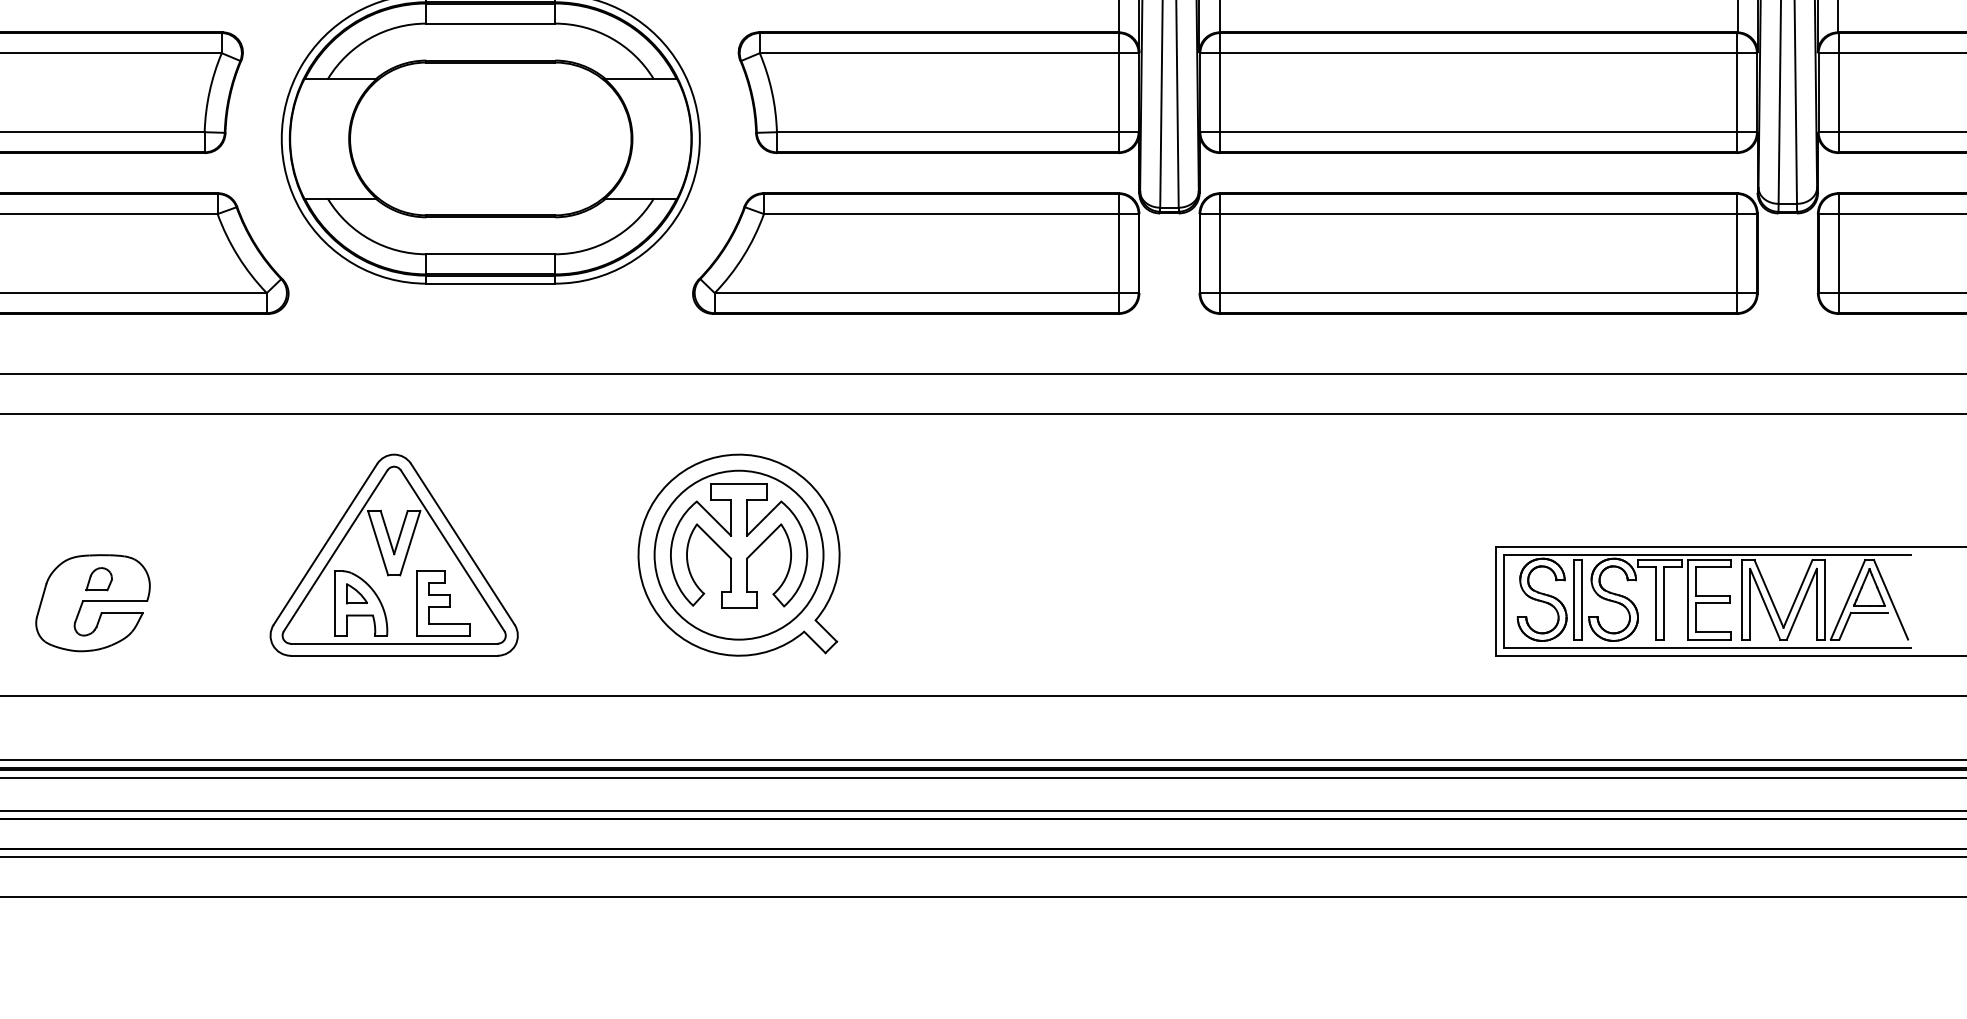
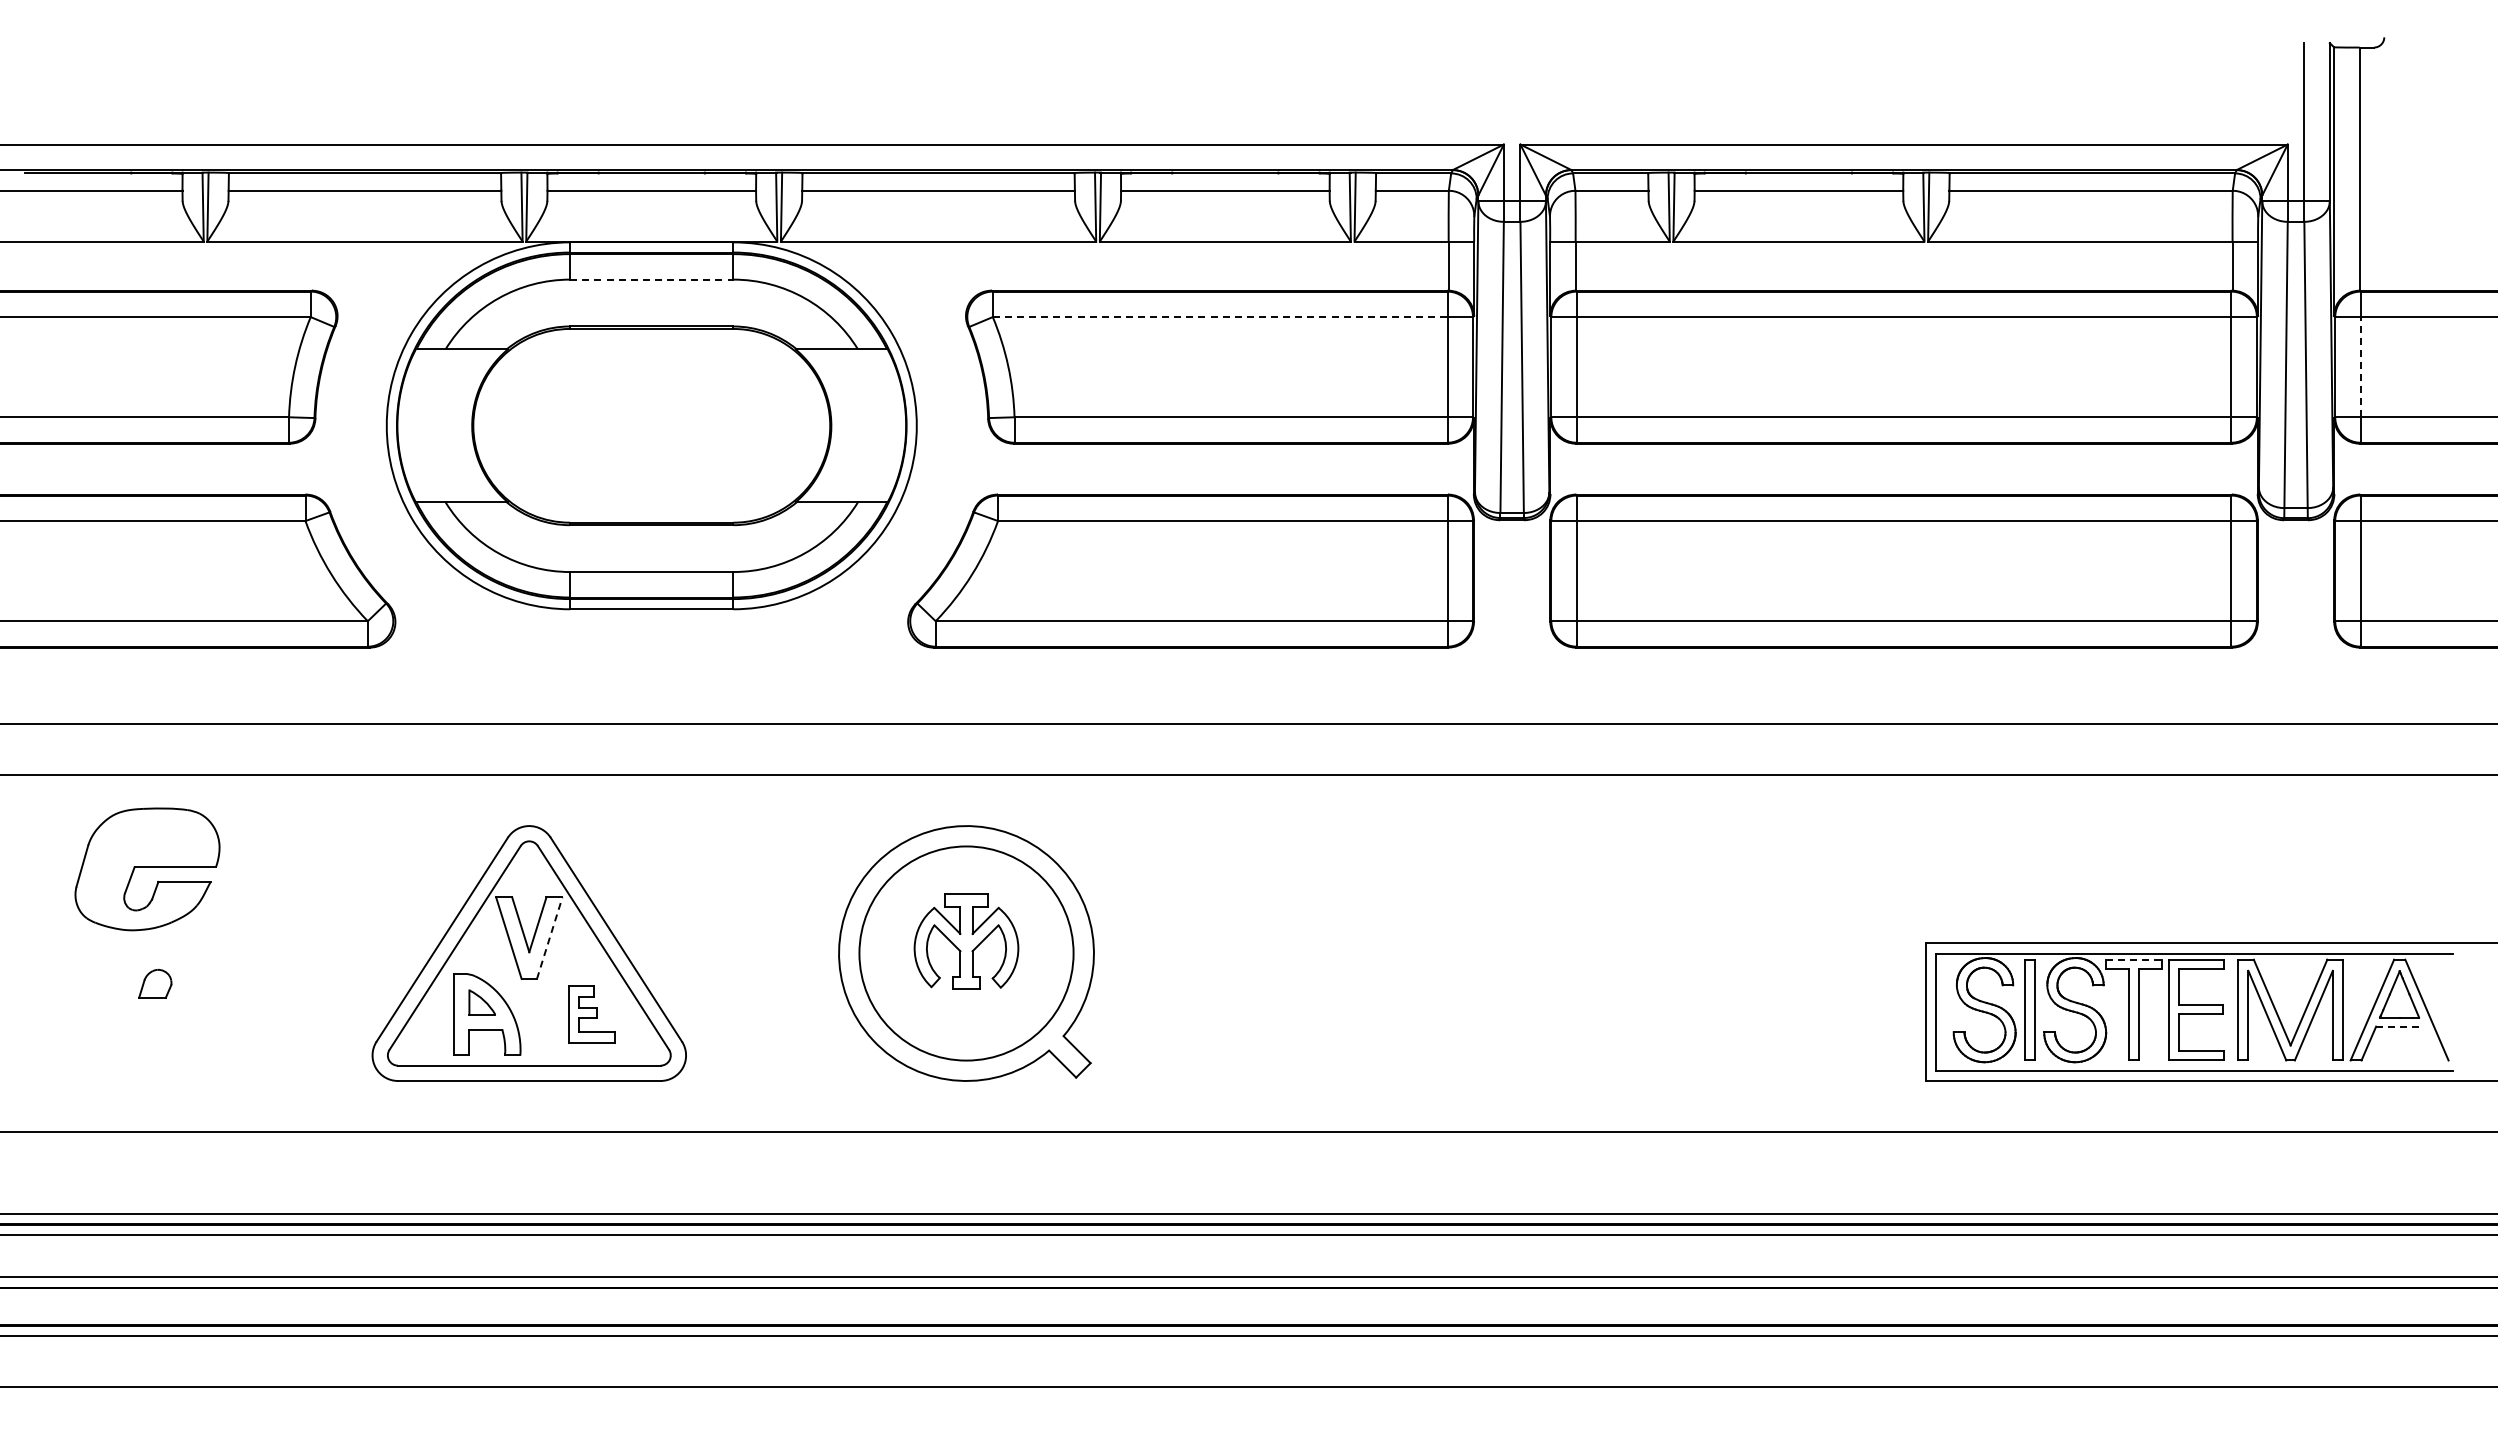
line: (490, 23) -> (651, 279), solid -> dashed
line: (939, 53) -> (1220, 317), solid -> dashed
line: (1838, 92) -> (2360, 366), solid -> dashed
line: (410, 543) -> (549, 938), solid -> dashed
part: (739, 545) -> (966, 941), size x0.6
line: (1660, 559) -> (2134, 959), solid -> dashed
part: (93, 603) -> (147, 869), moved
part: (443, 603) -> (591, 1014), size x0.7
line: (1870, 612) -> (2400, 1026), solid -> dashed

